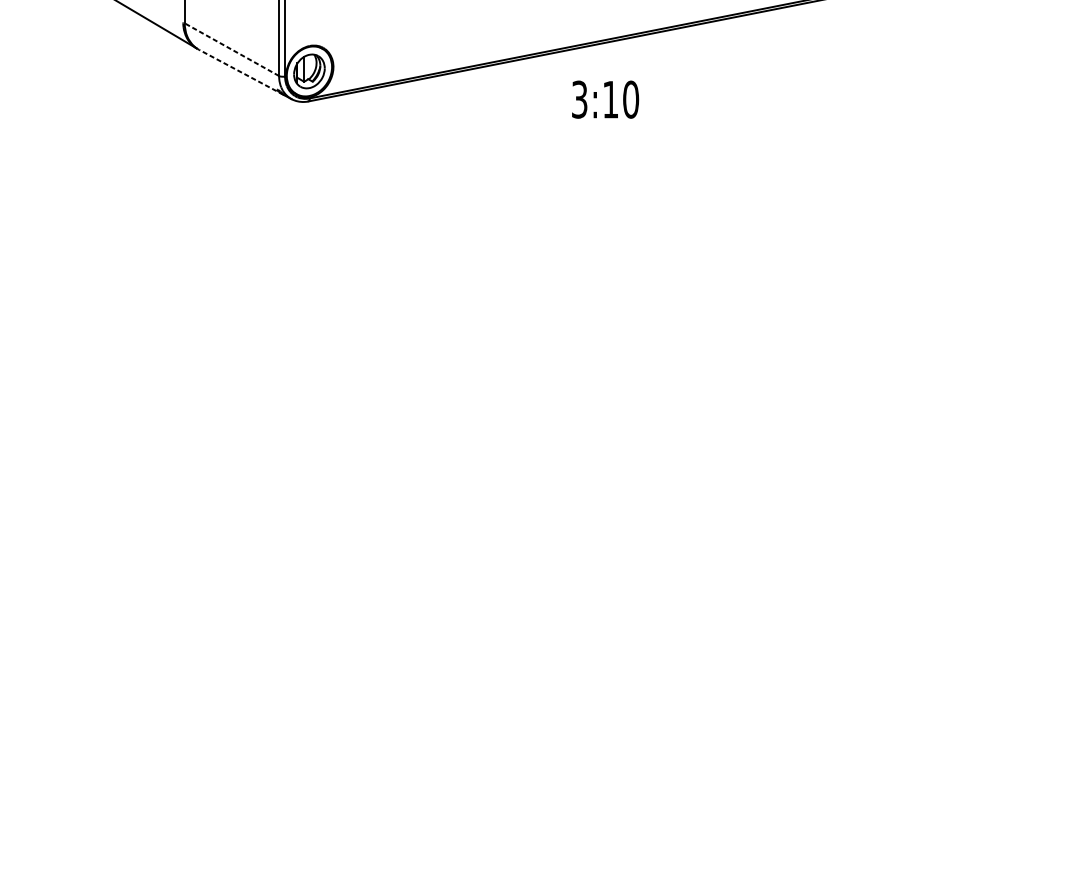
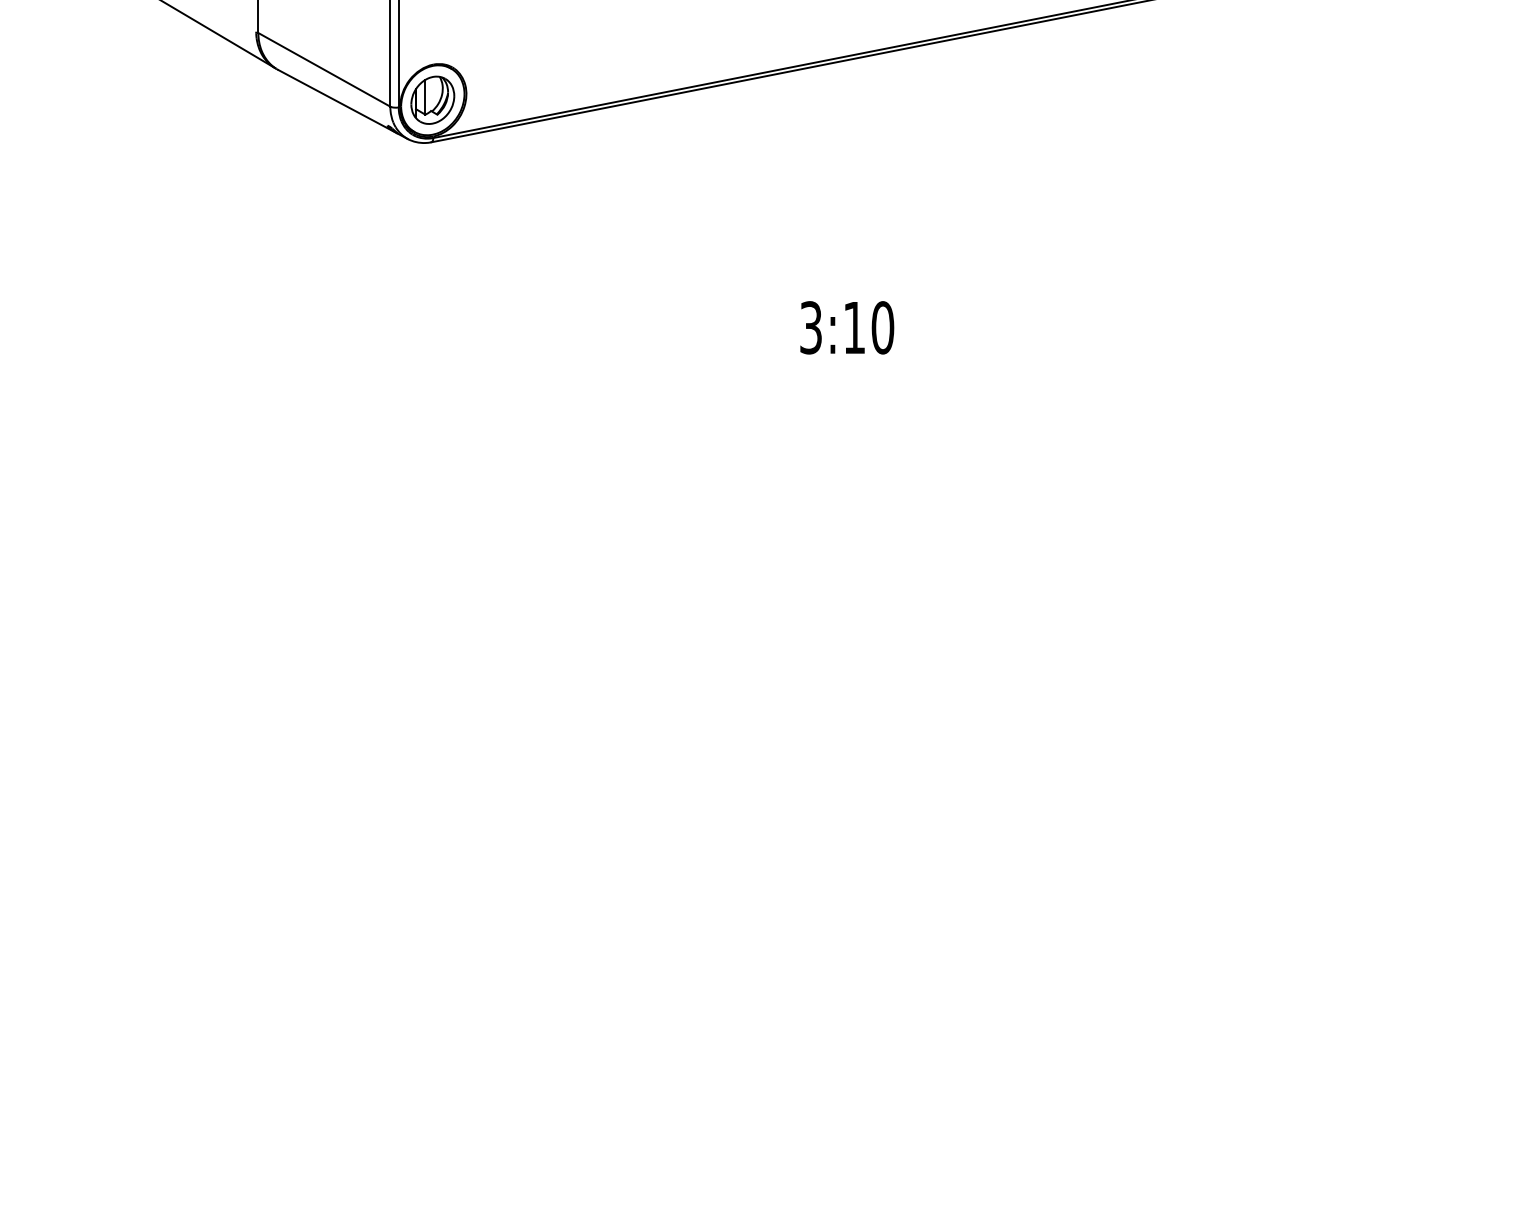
line: (232, 49) -> (324, 69), dashed -> solid
line: (241, 72) -> (337, 101), dashed -> solid
text: (605, 99) -> (847, 327), moved

